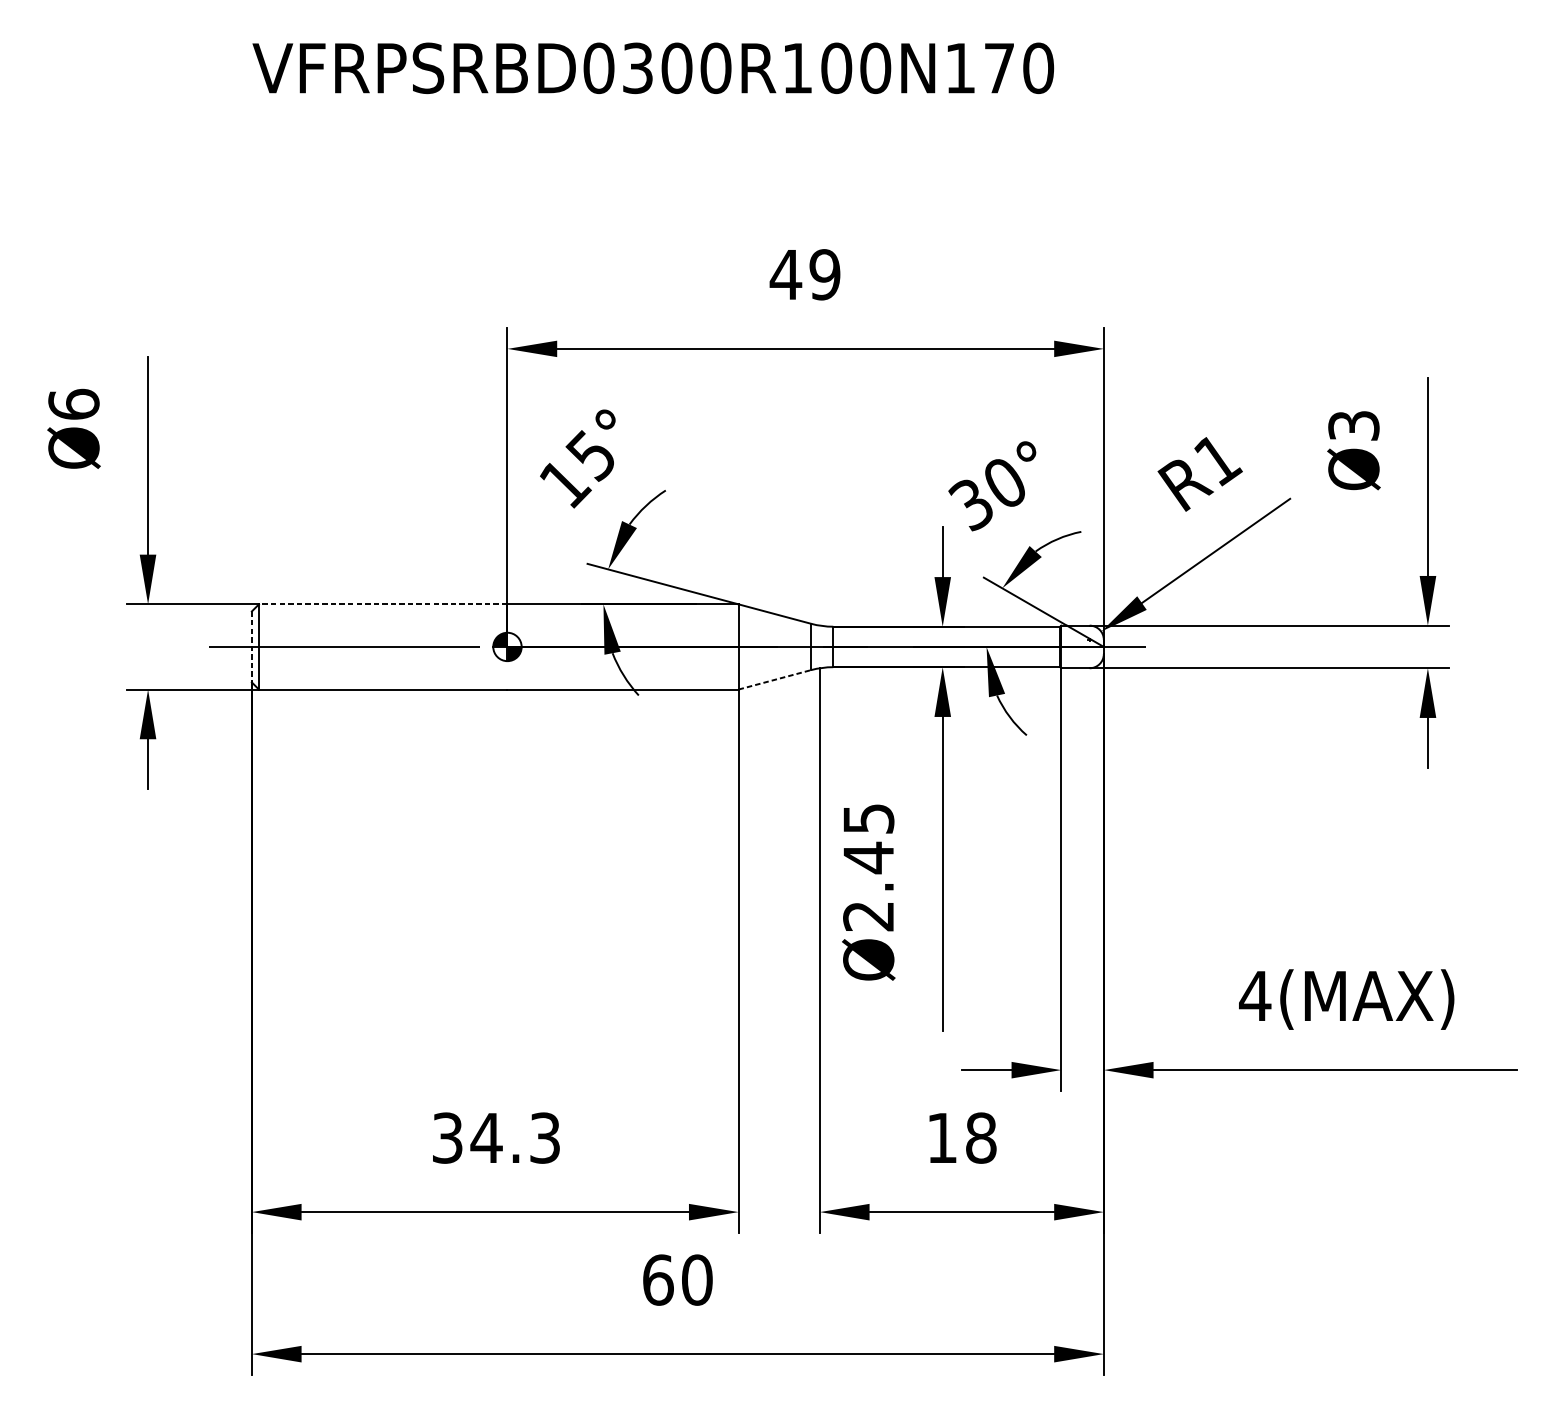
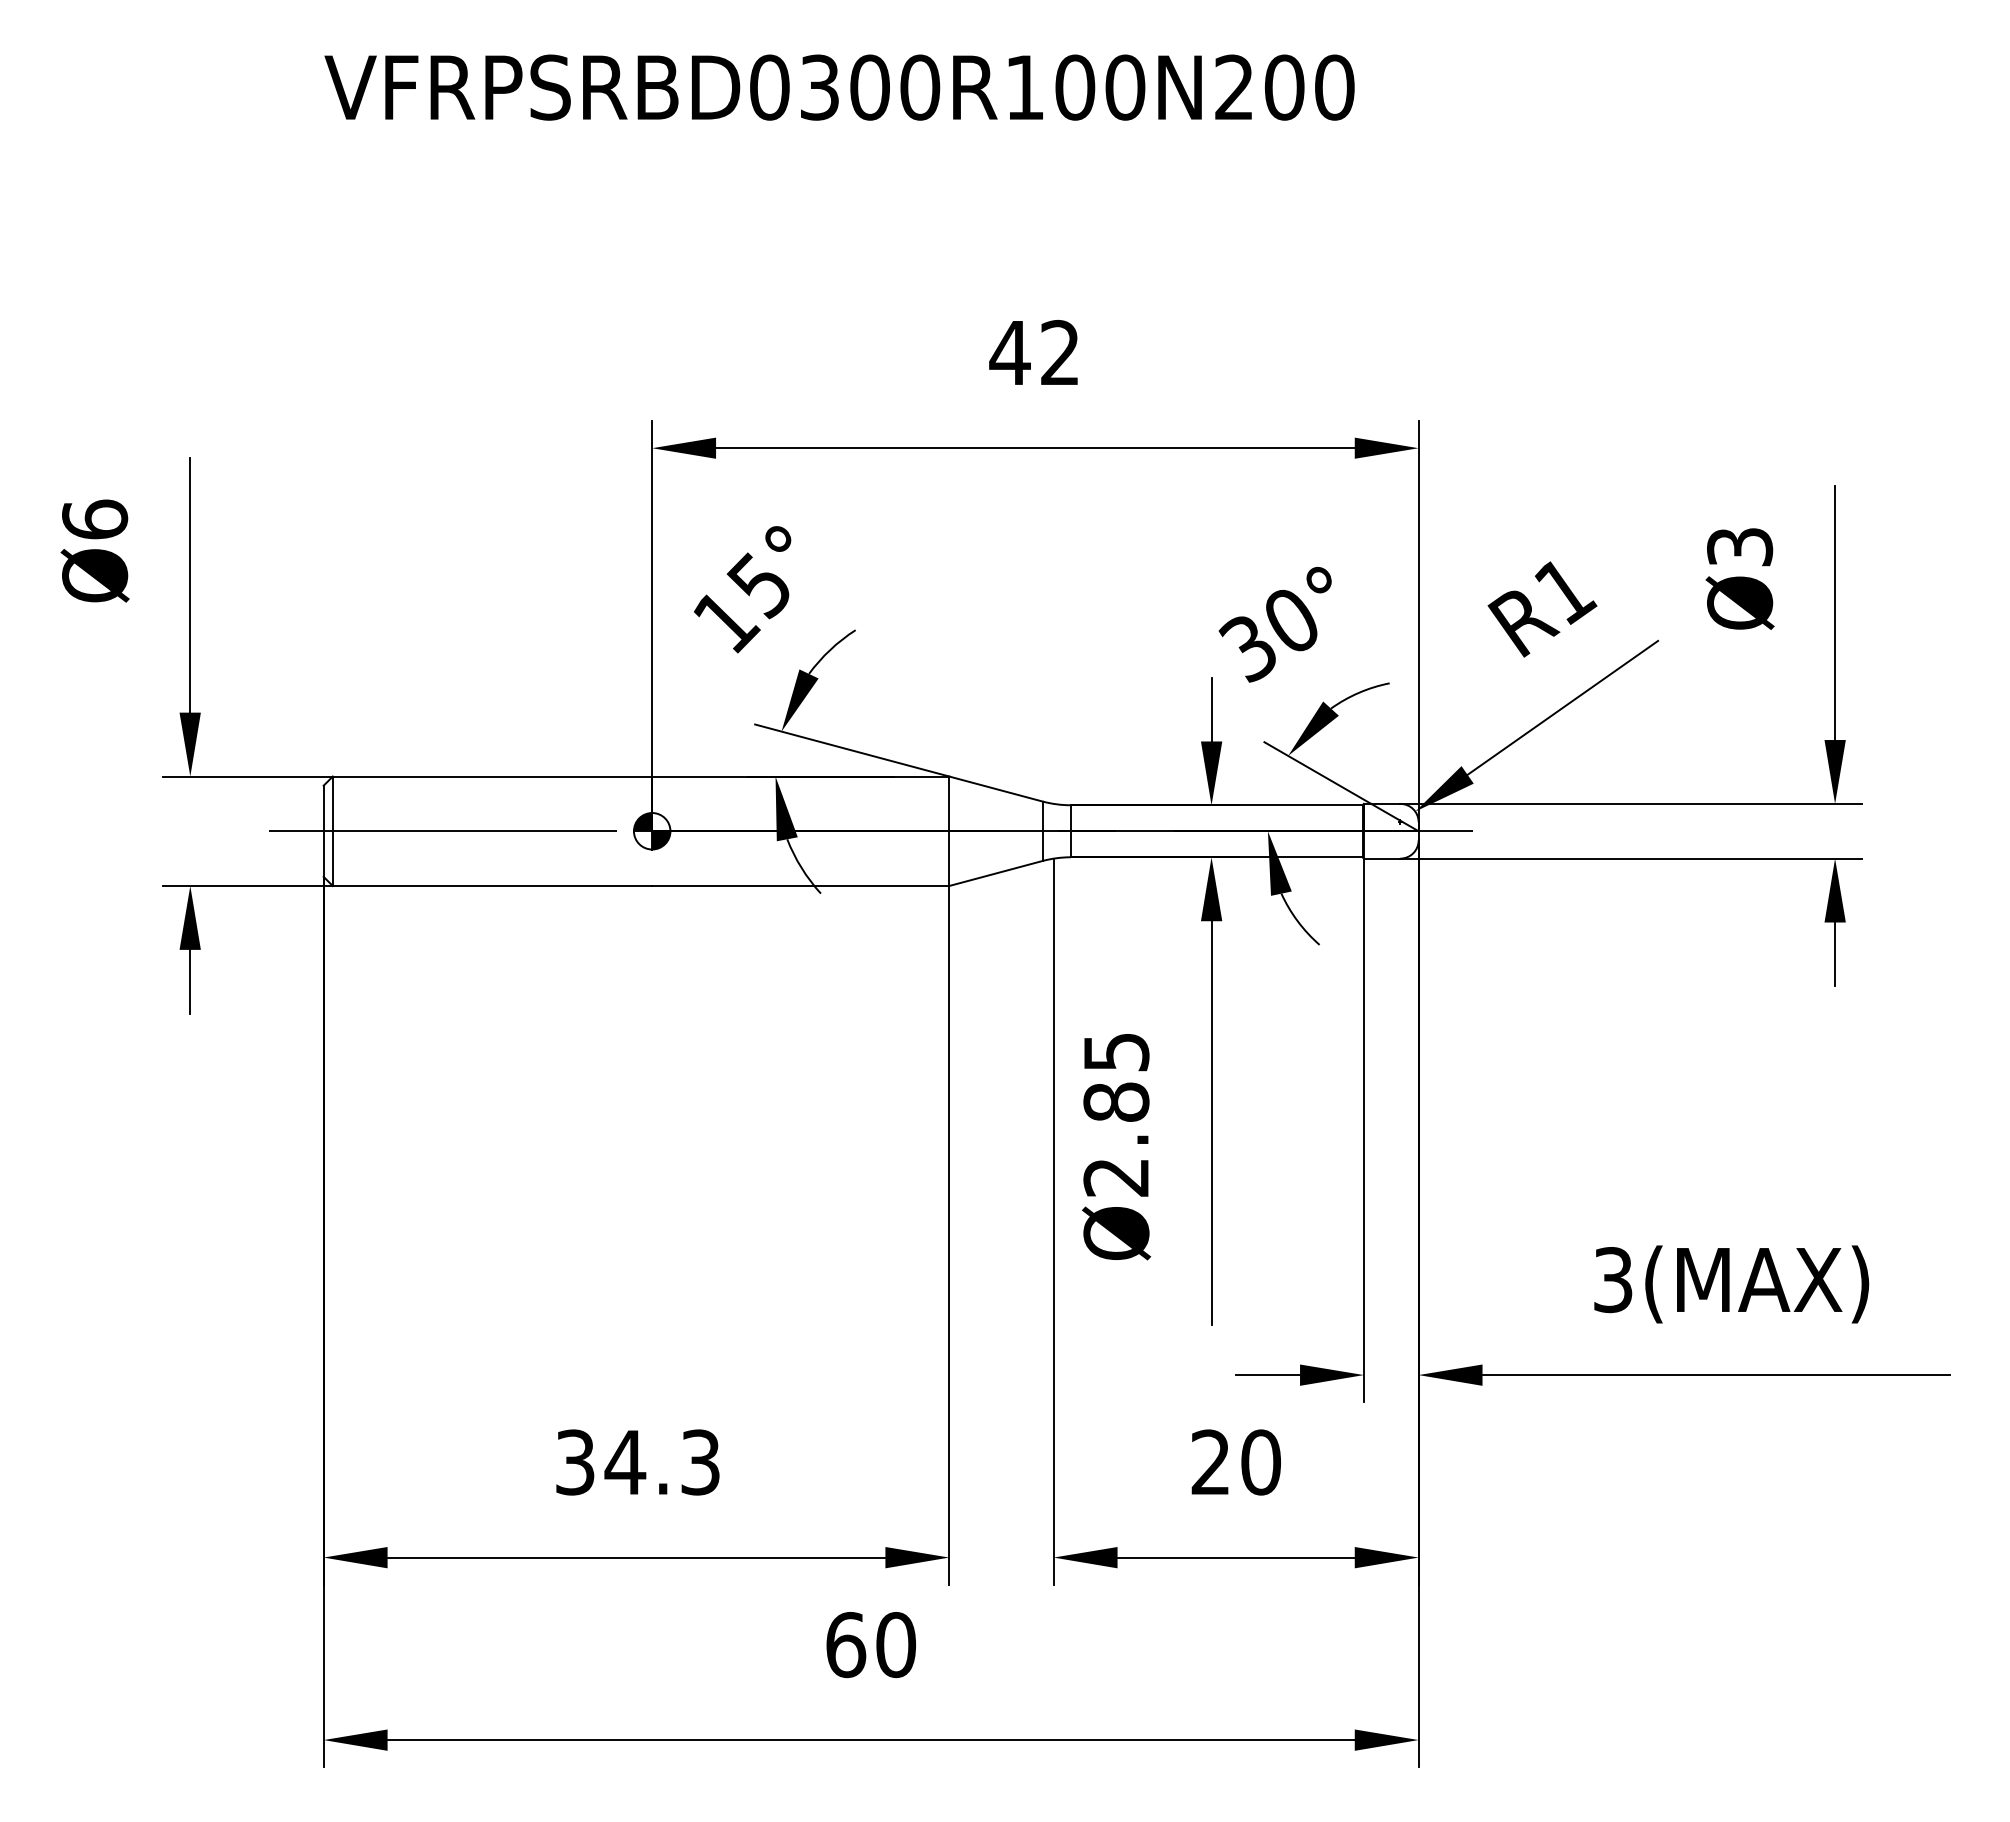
text: (980, 68) -> (1259, 87), VFRPSRBD0300R100N170 -> VFRPSRBD0300R100N200
text: (824, 275) -> (1059, 353), 49 -> 42
line: (383, 604) -> (492, 776), dashed -> solid
line: (251, 647) -> (323, 831), dashed -> solid
line: (775, 679) -> (996, 873), dashed -> solid
text: (868, 858) -> (1116, 1102), Ø2.45 -> Ø2.85
text: (1255, 996) -> (1613, 1280), 4(MAX) -> 3(MAX)
text: (961, 1138) -> (1235, 1462), 18 -> 20

